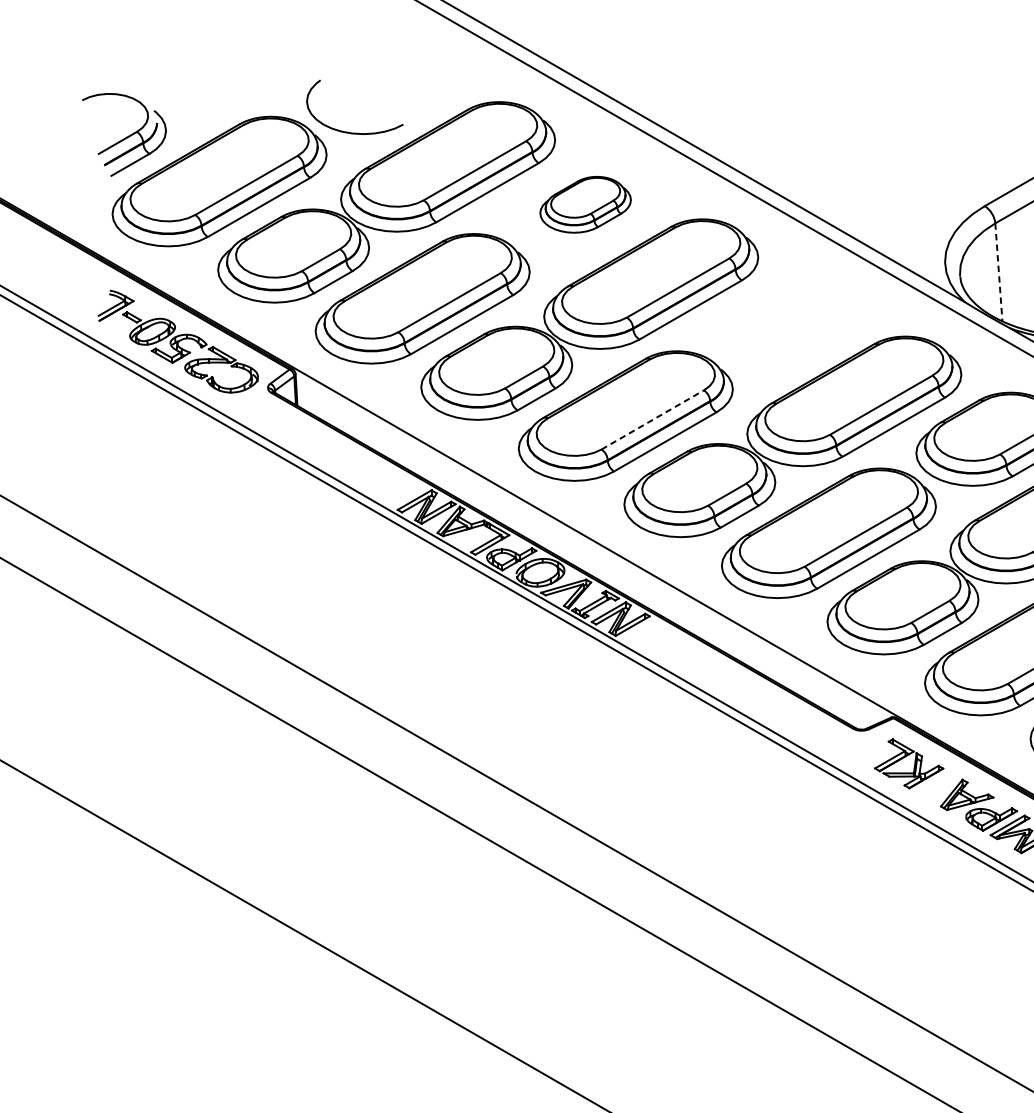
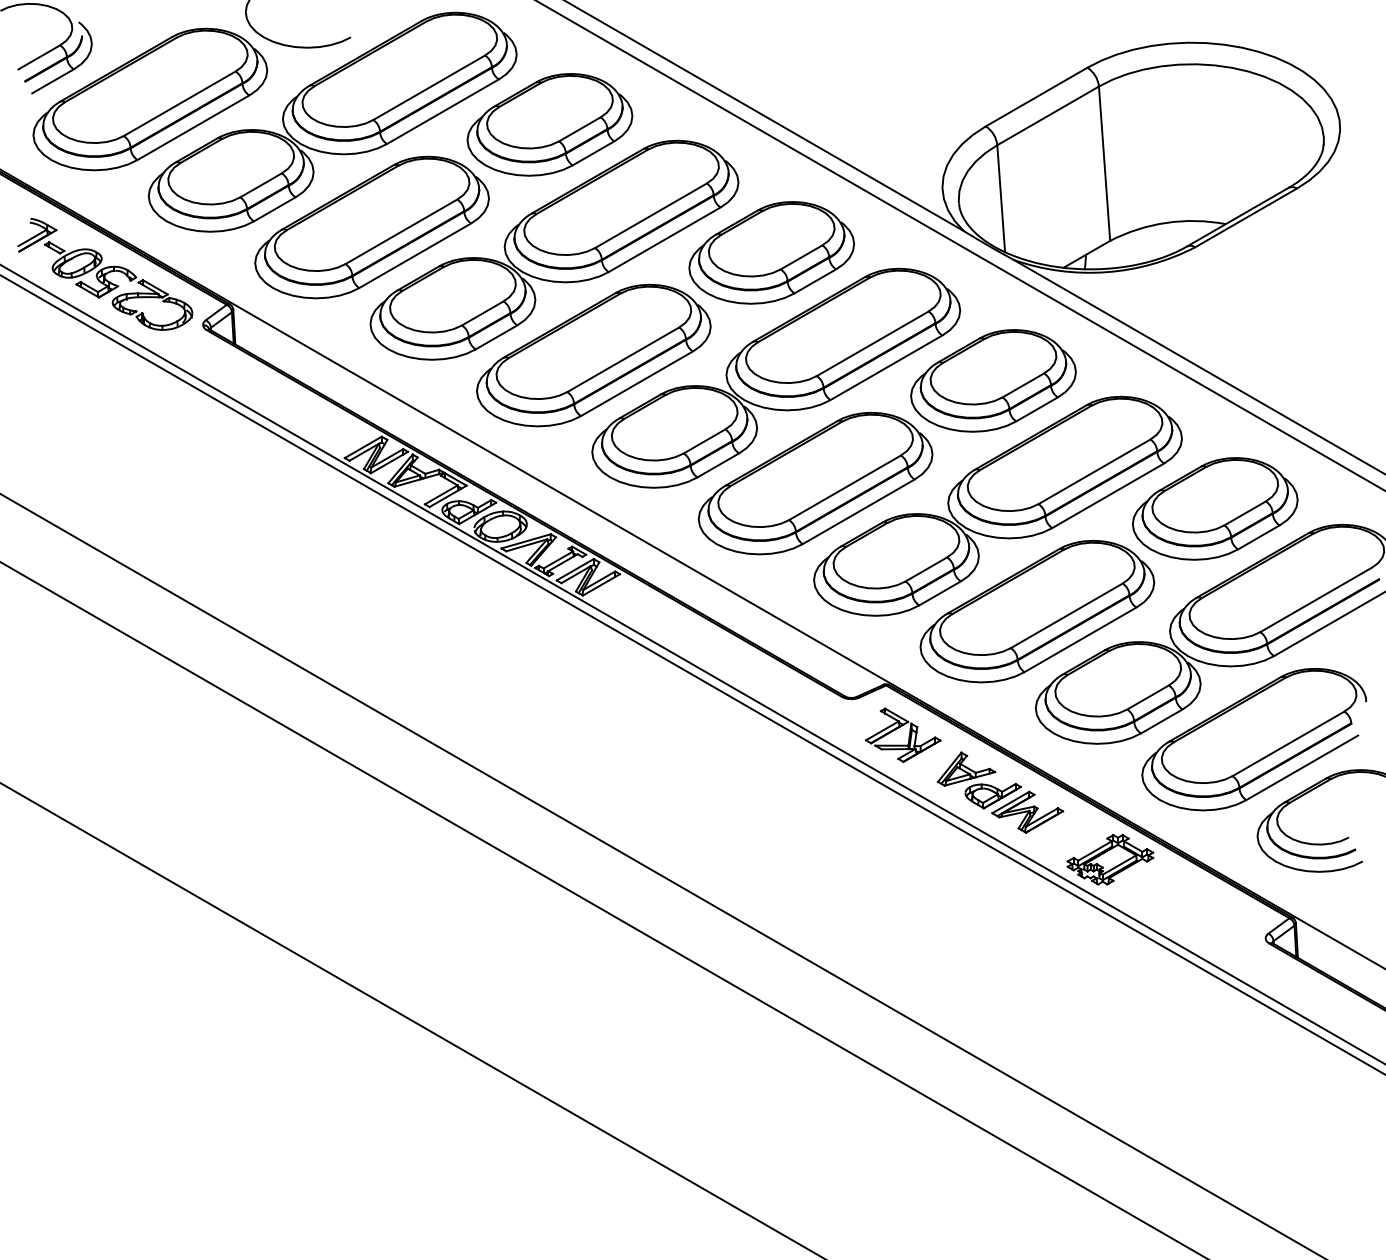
part: (585, 204) -> (549, 124), size x1.67
line: (999, 272) -> (1001, 198), dashed -> solid
part: (788, 321) -> (771, 252), added
line: (652, 419) -> (623, 359), dashed -> solid

